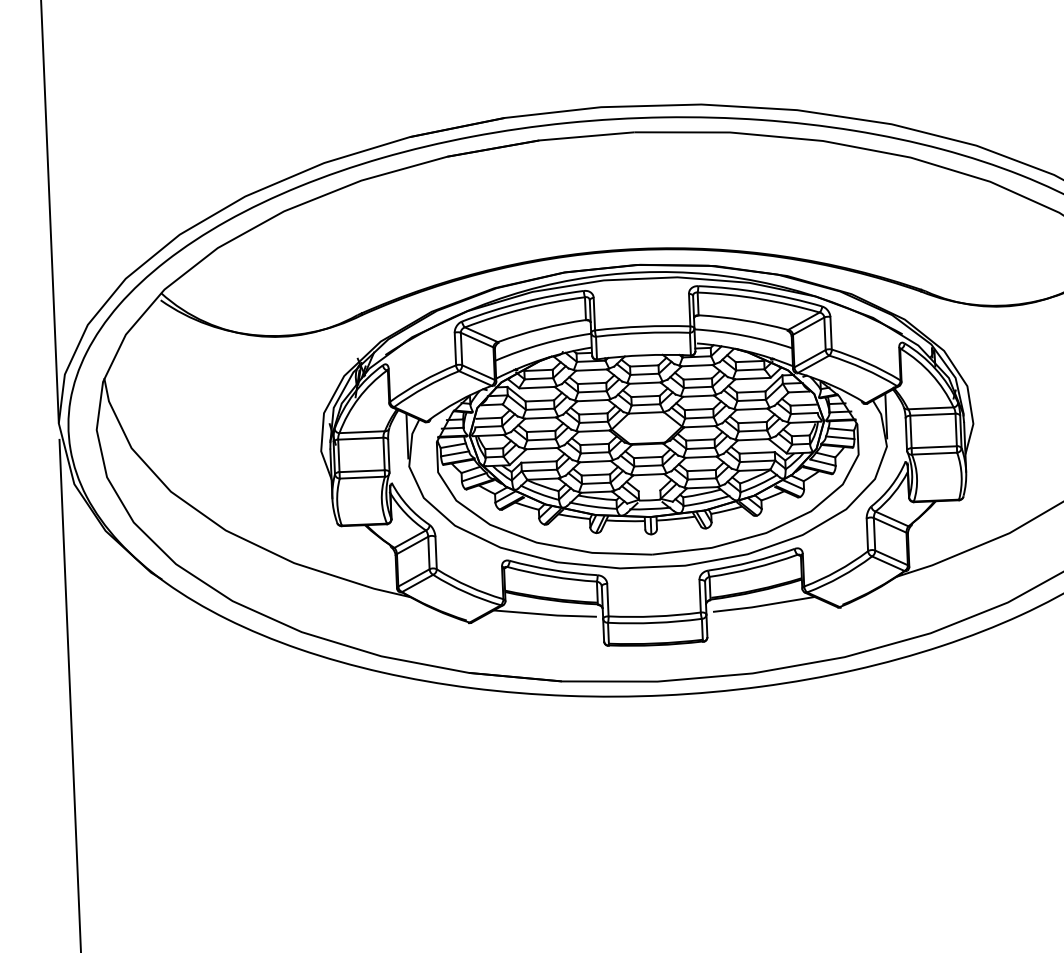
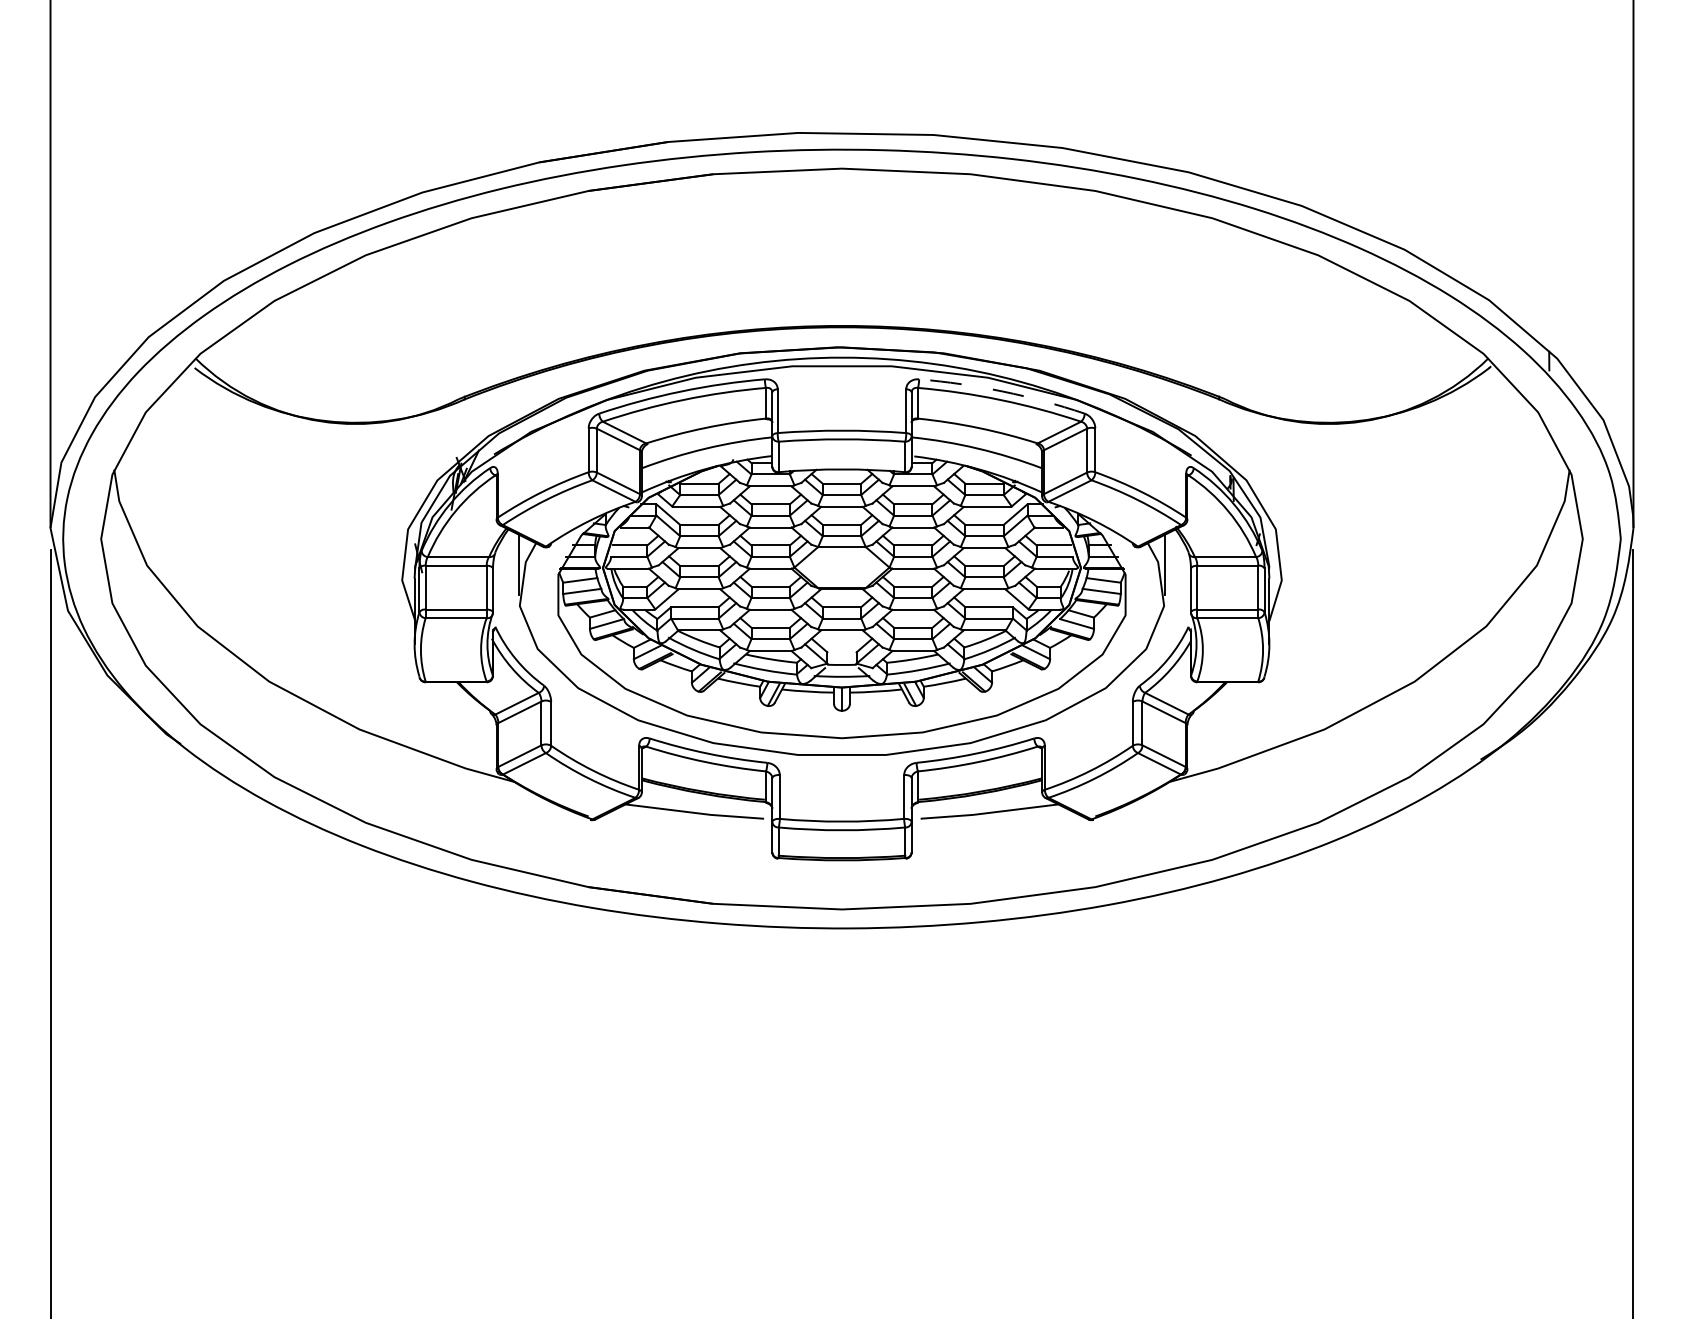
arc: (760, 292) -> (1002, 391), solid -> dashed

